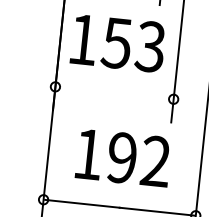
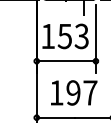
line: (114, 93) -> (66, 61), added
text: (156, 160) -> (90, 92), 192 -> 197

